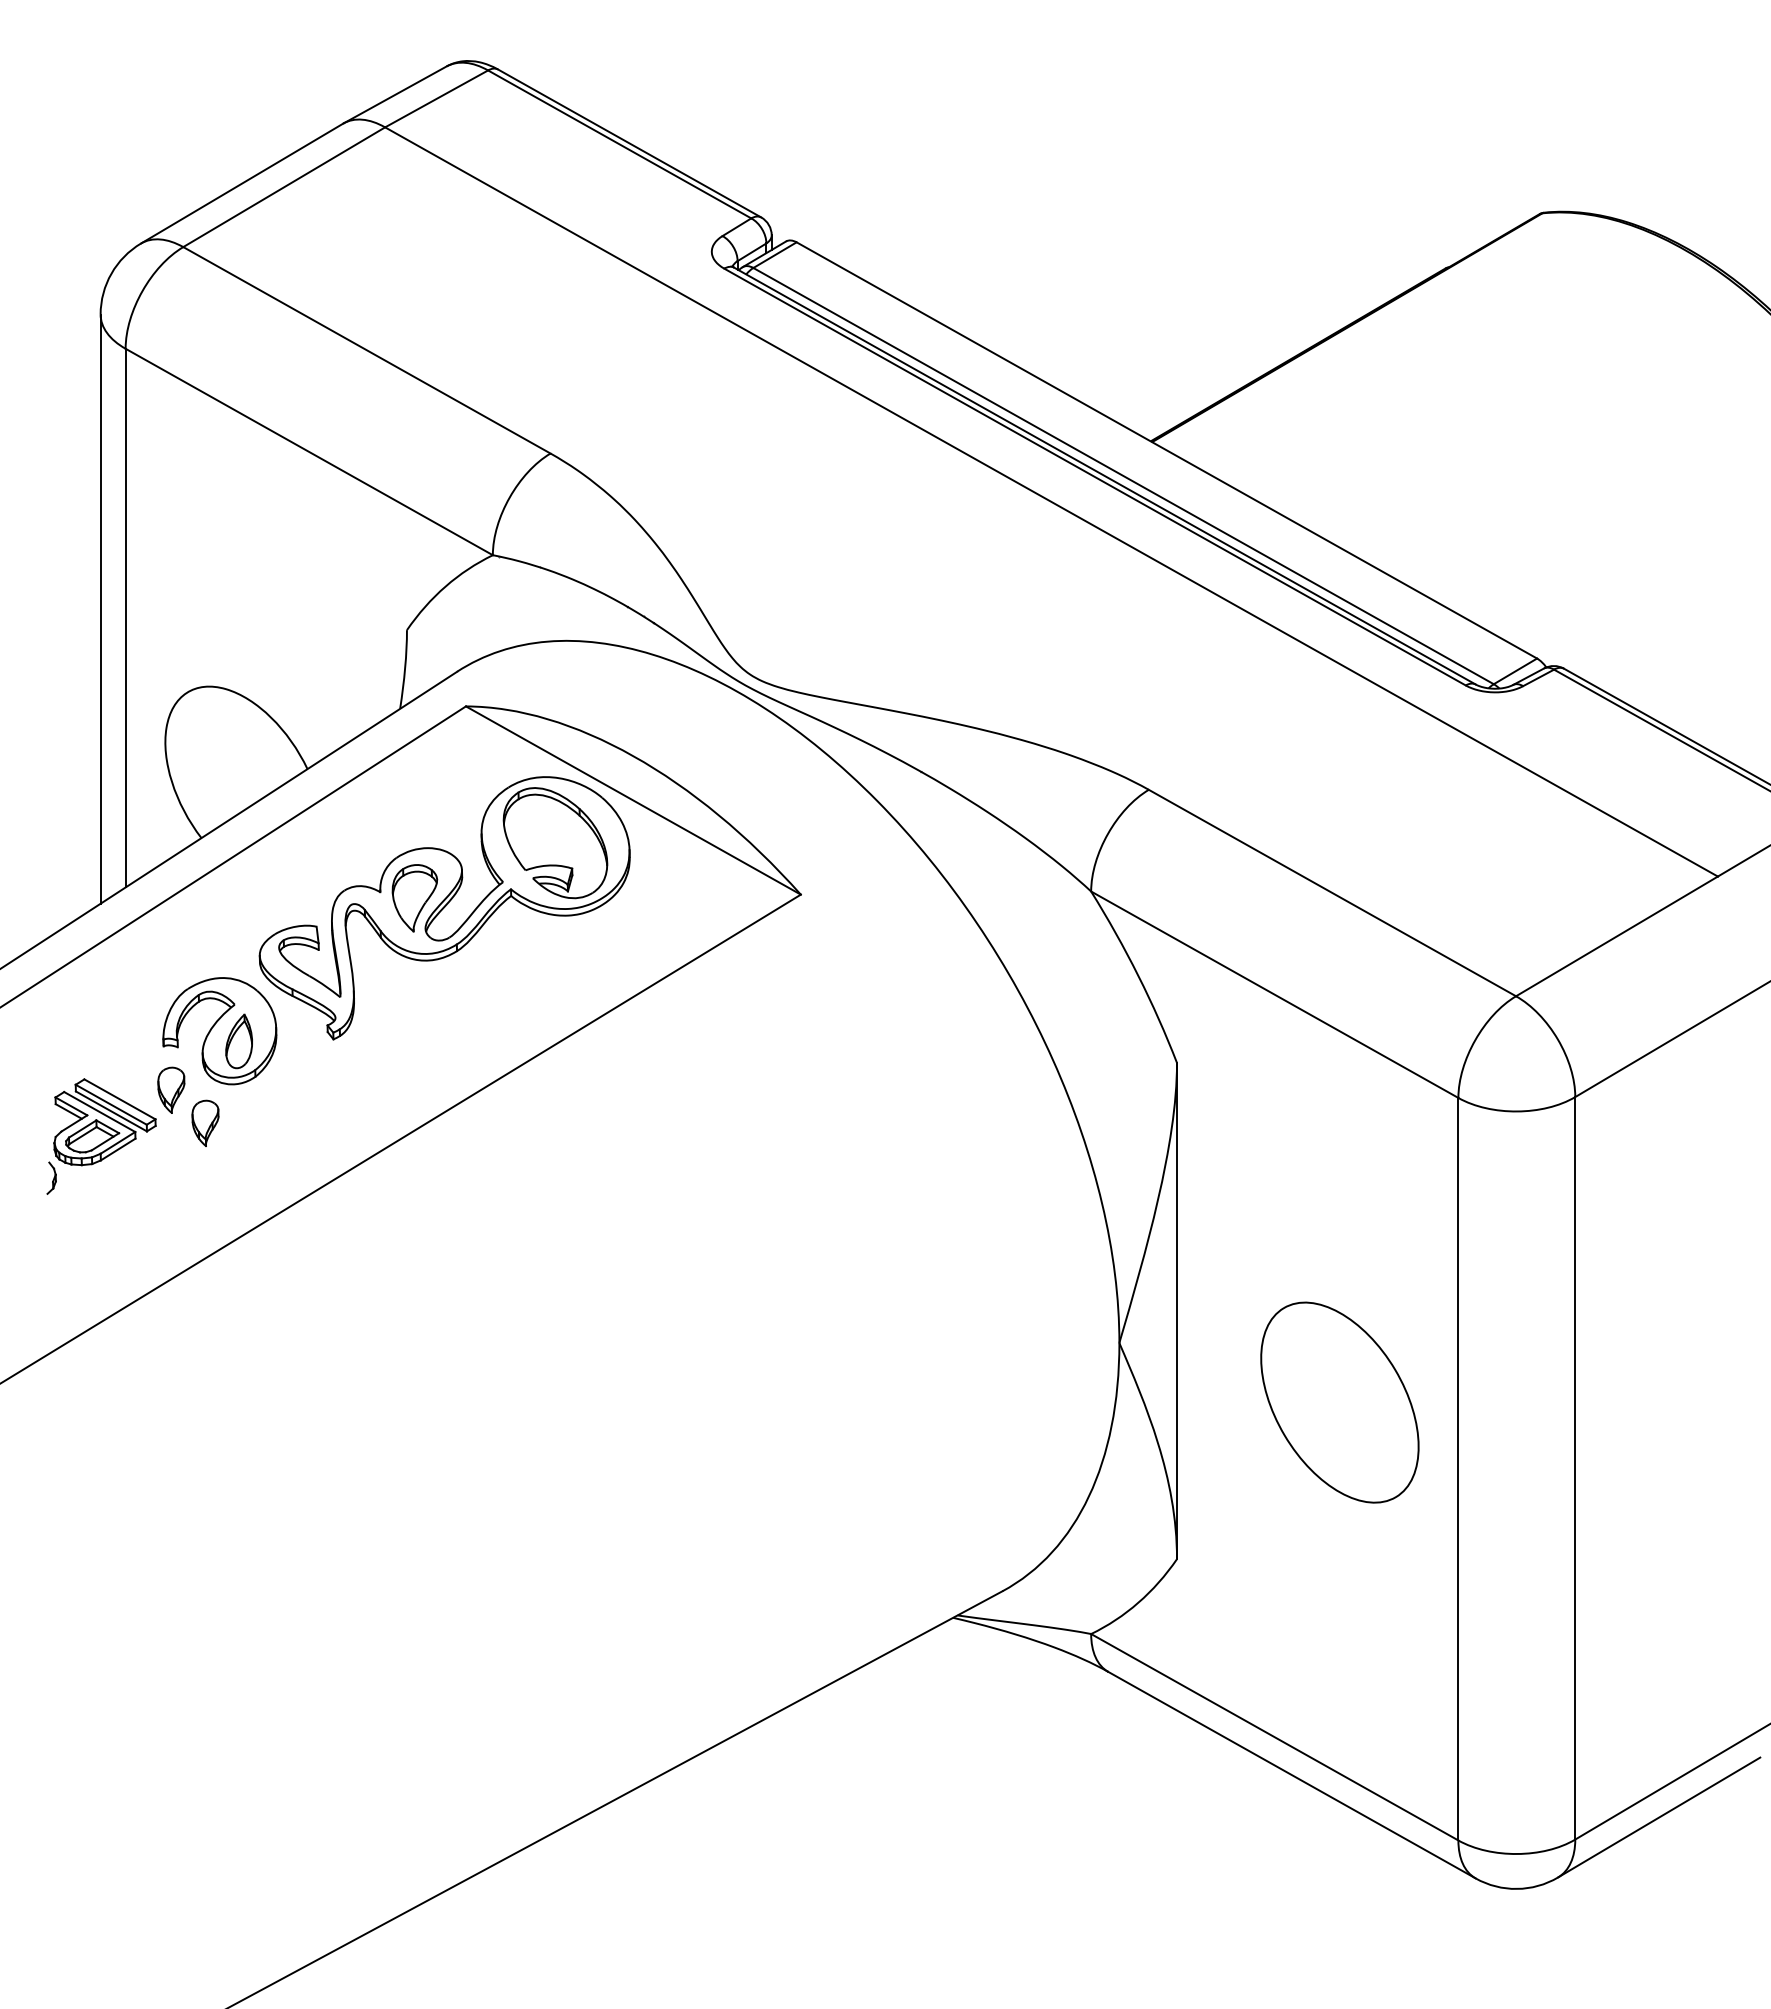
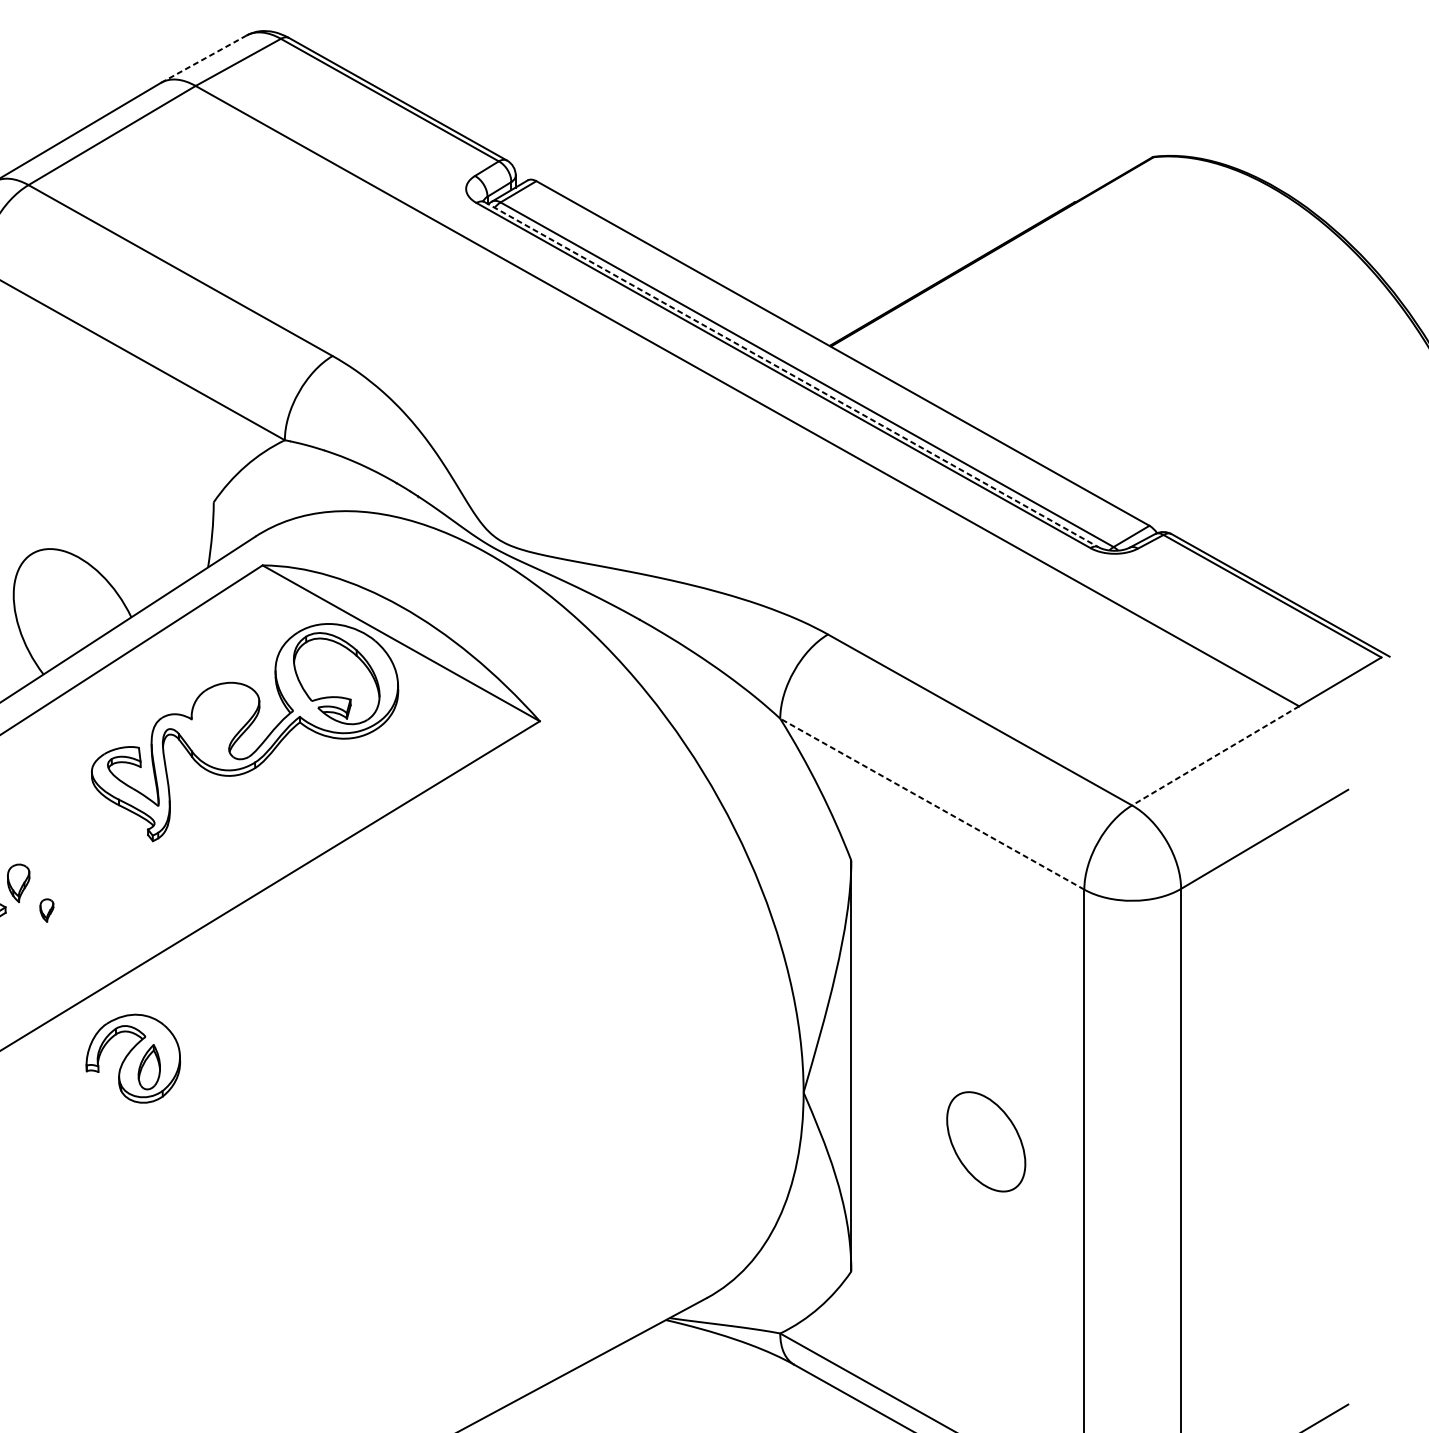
line: (395, 94) -> (204, 58), solid -> dashed
line: (1105, 476) -> (792, 375), solid -> dashed
part: (414, 898) -> (219, 724), removed
line: (1616, 936) -> (1215, 755), solid -> dashed
line: (1274, 994) -> (932, 803), solid -> dashed
part: (219, 1031) -> (133, 1058), moved
part: (205, 1122) -> (46, 909), size x0.6
part: (1339, 1402) -> (985, 1141), size x0.6

